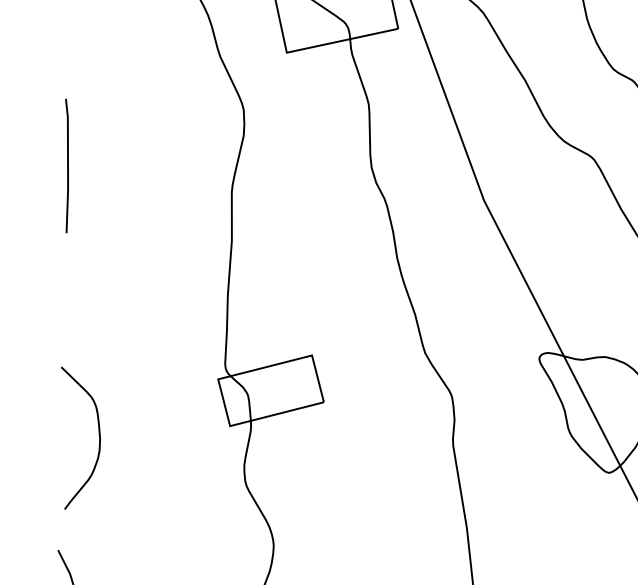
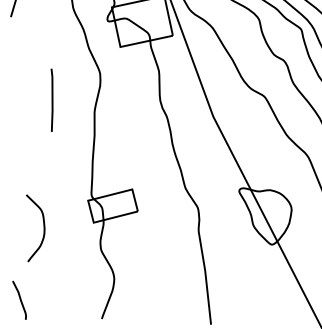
line: (65, 164) -> (51, 99), moved
curve: (97, 438) -> (43, 228), moved

